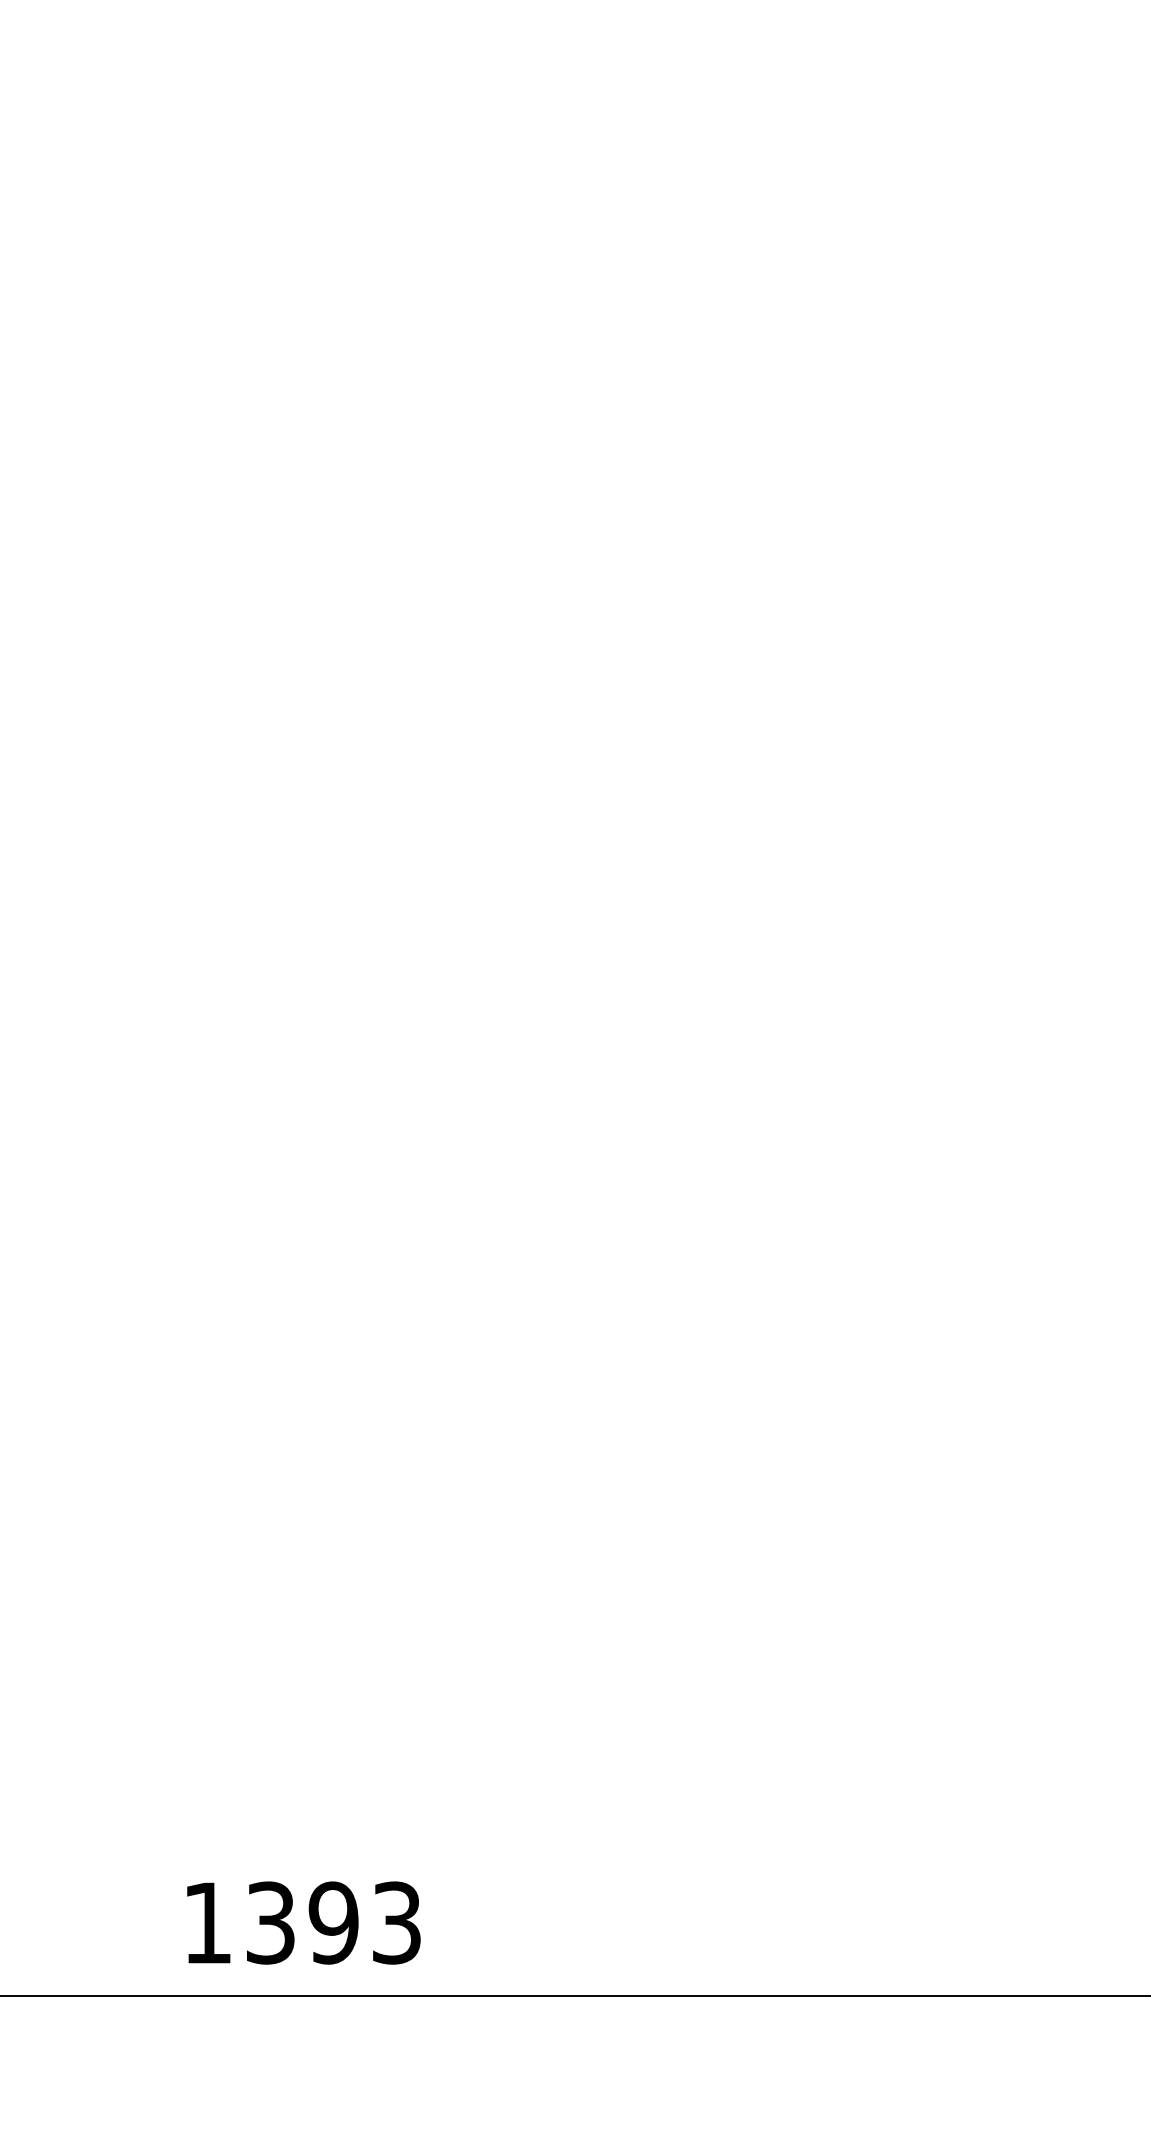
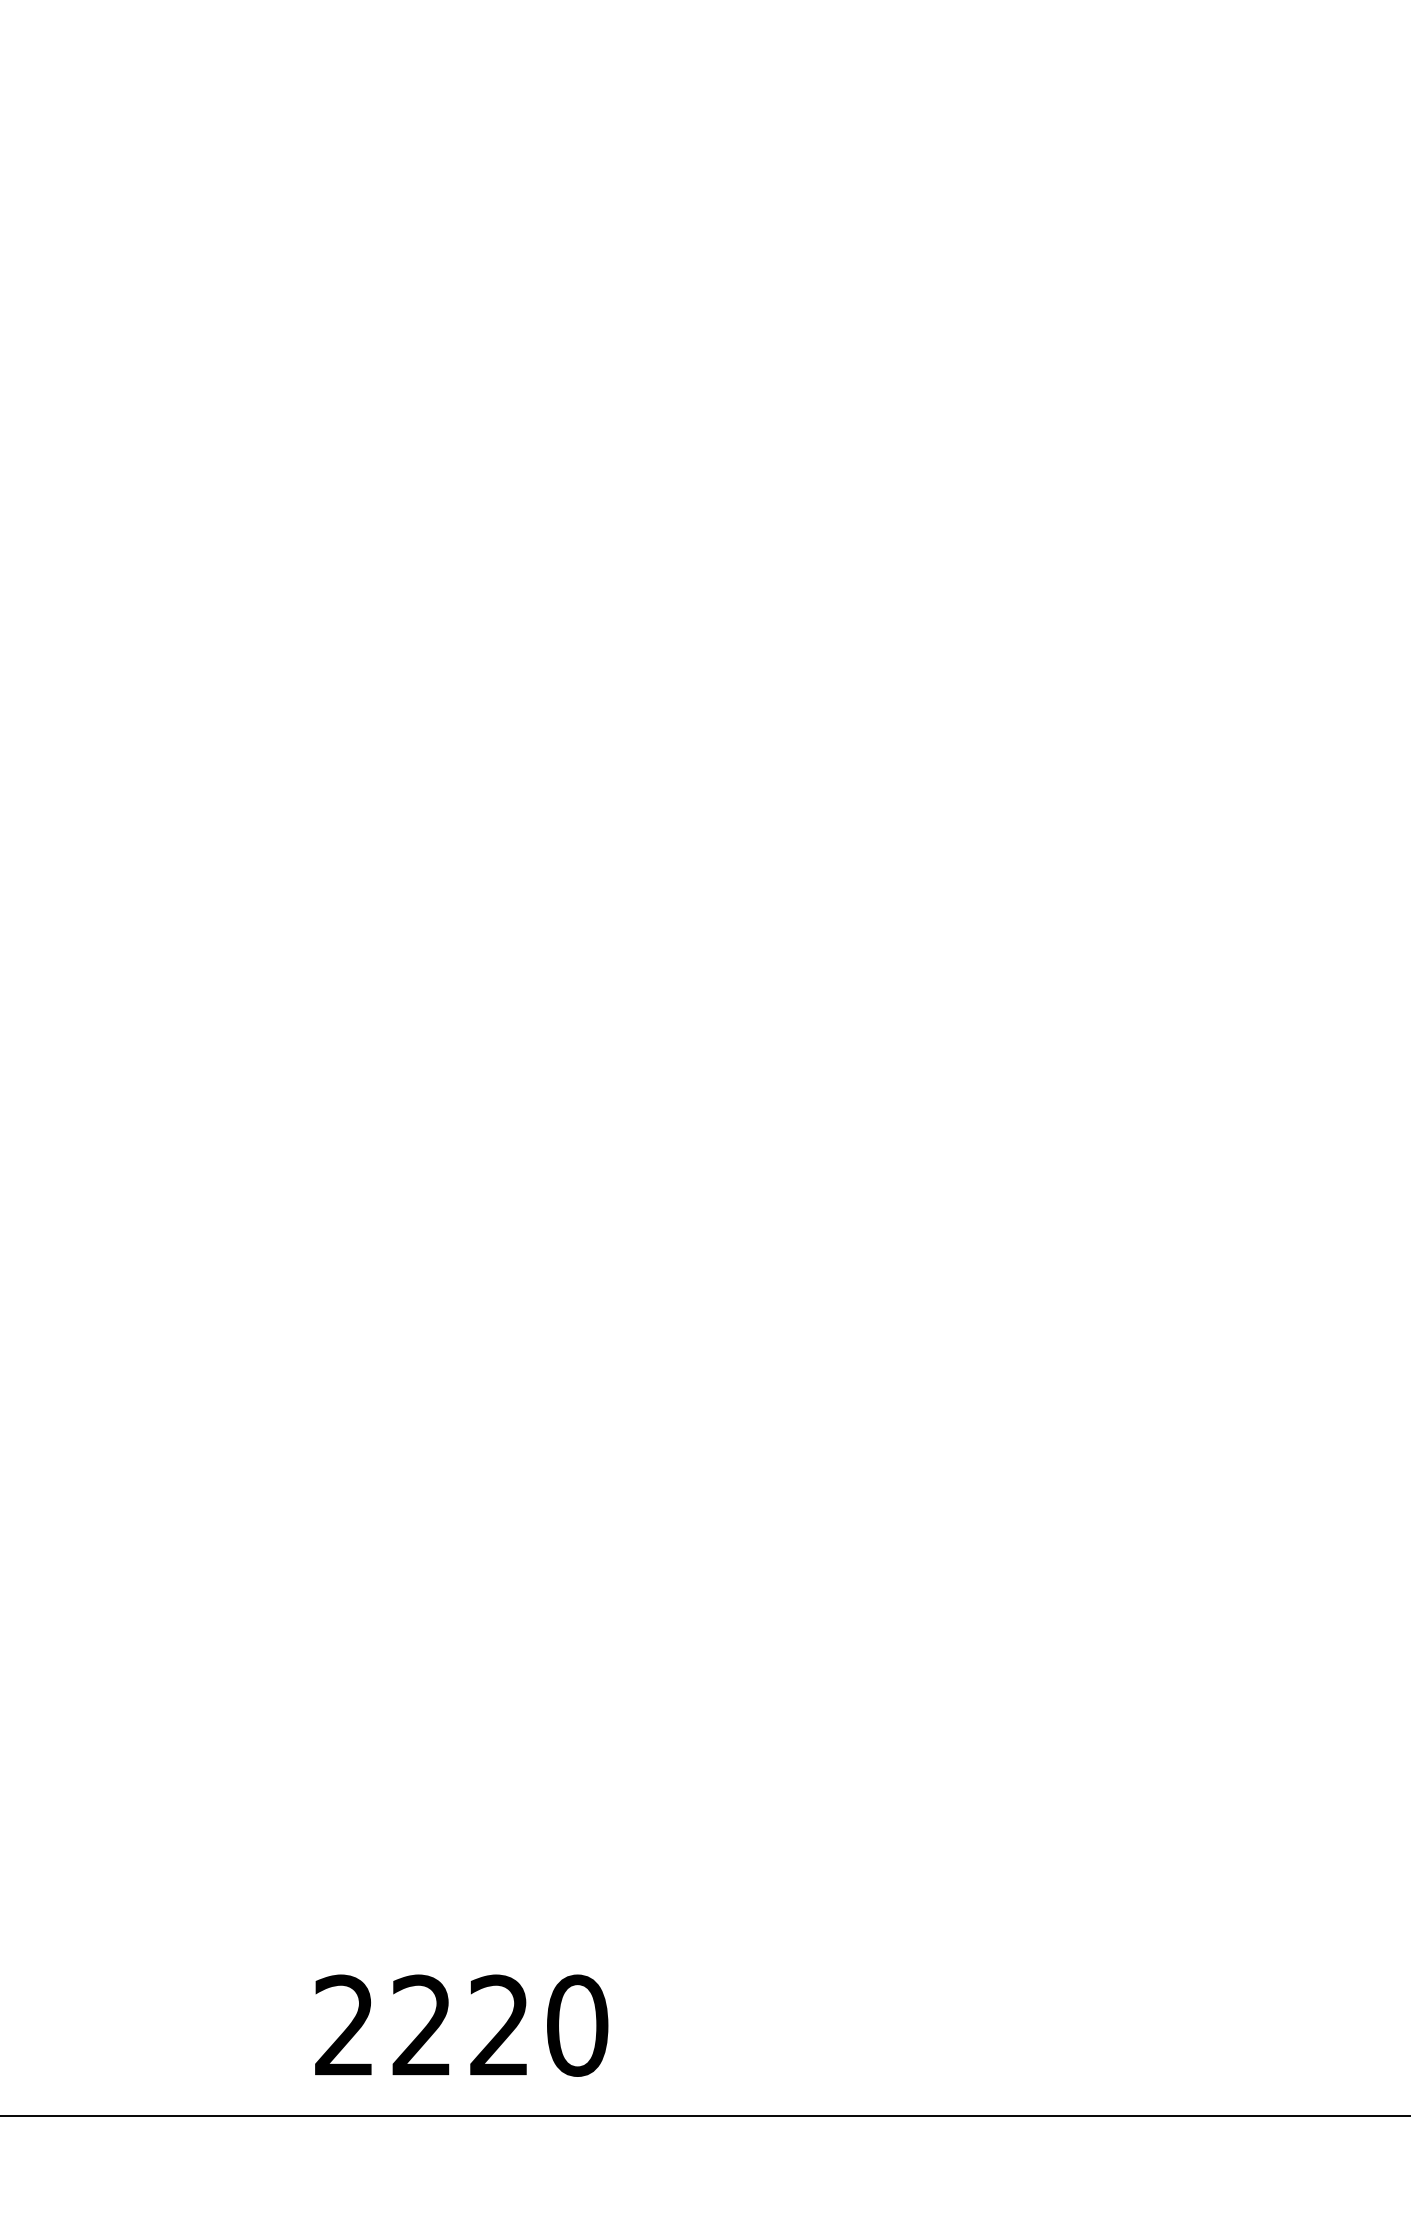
text: (302, 1922) -> (461, 2025), 1393 -> 2220

